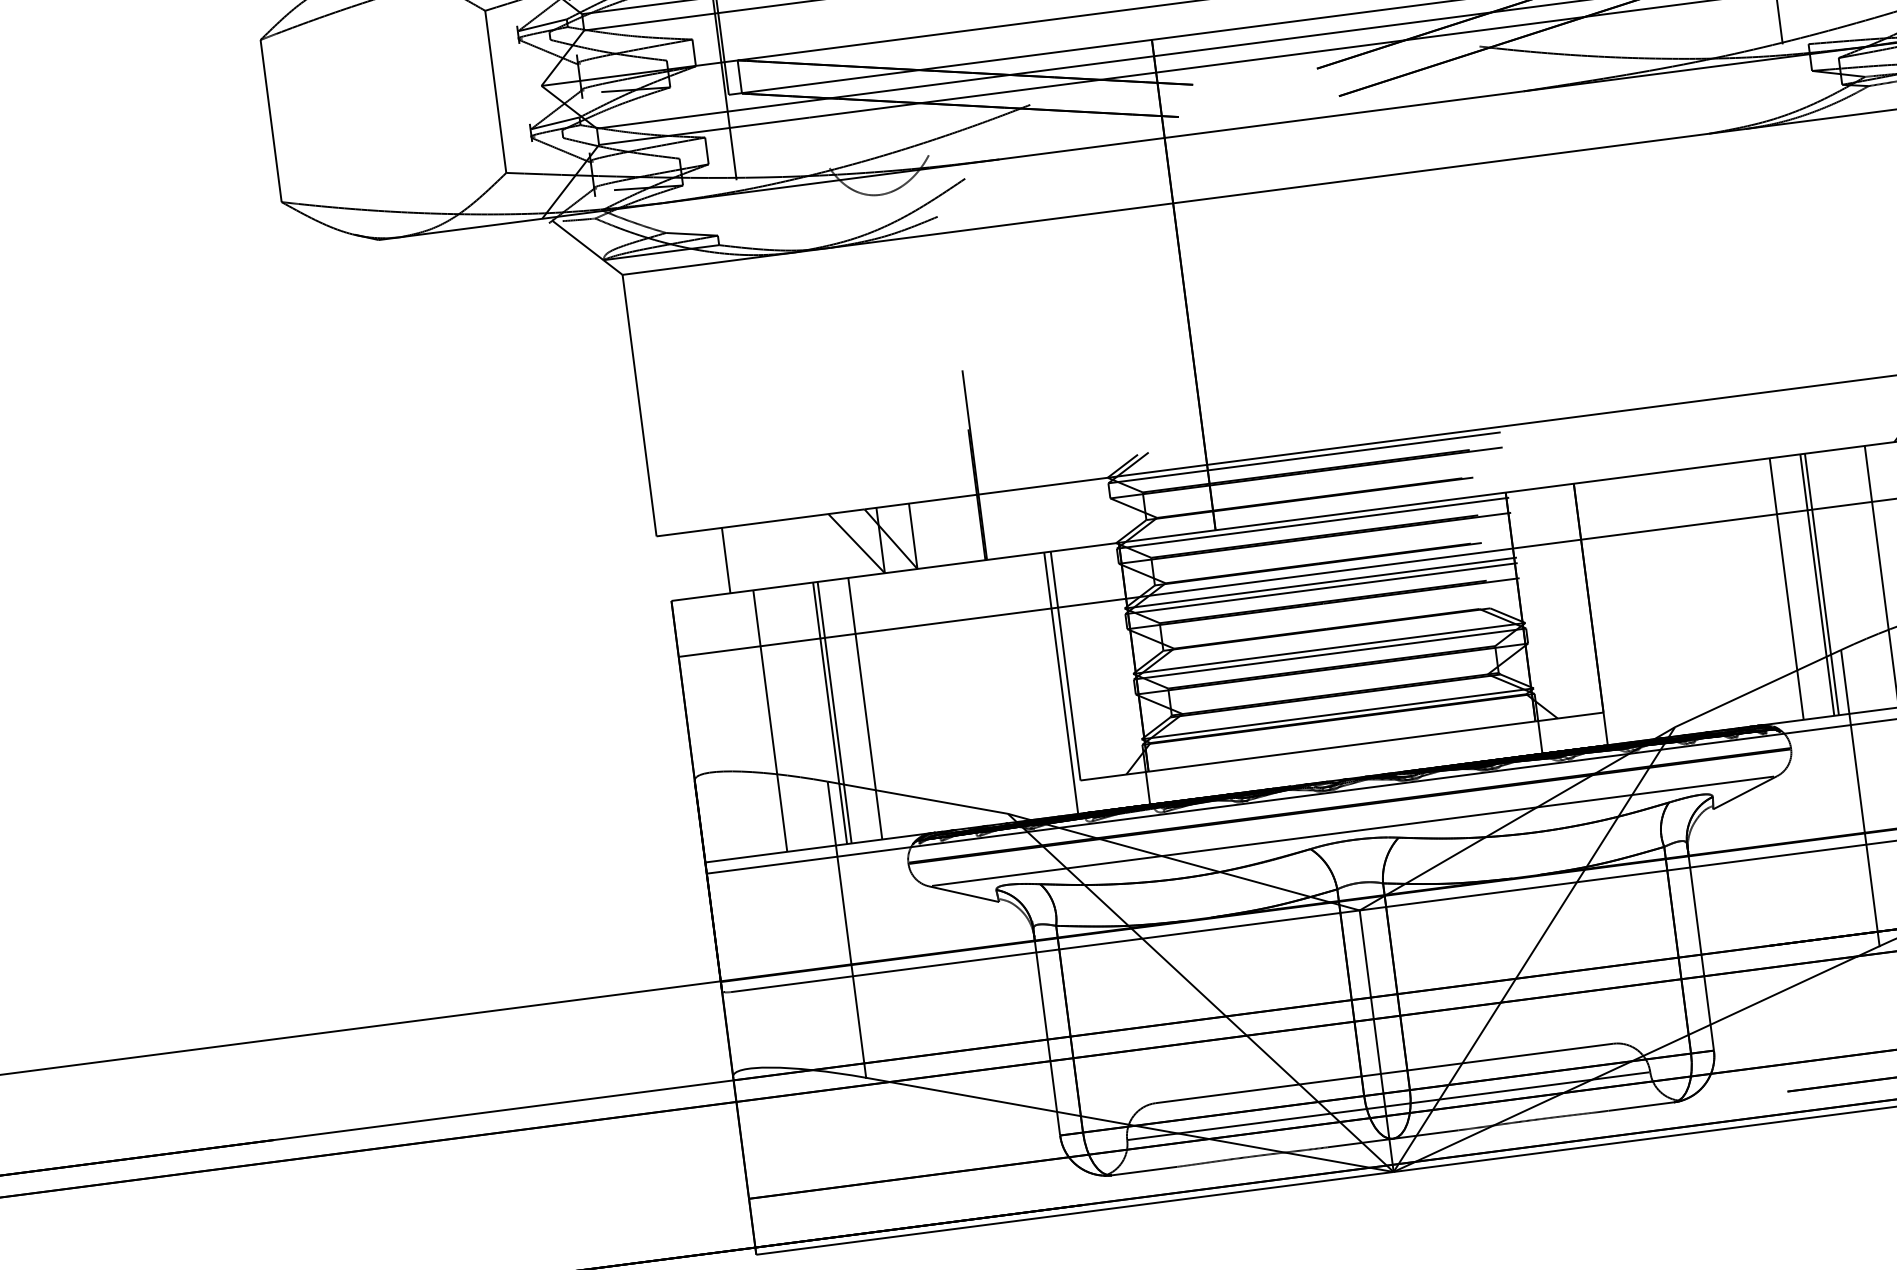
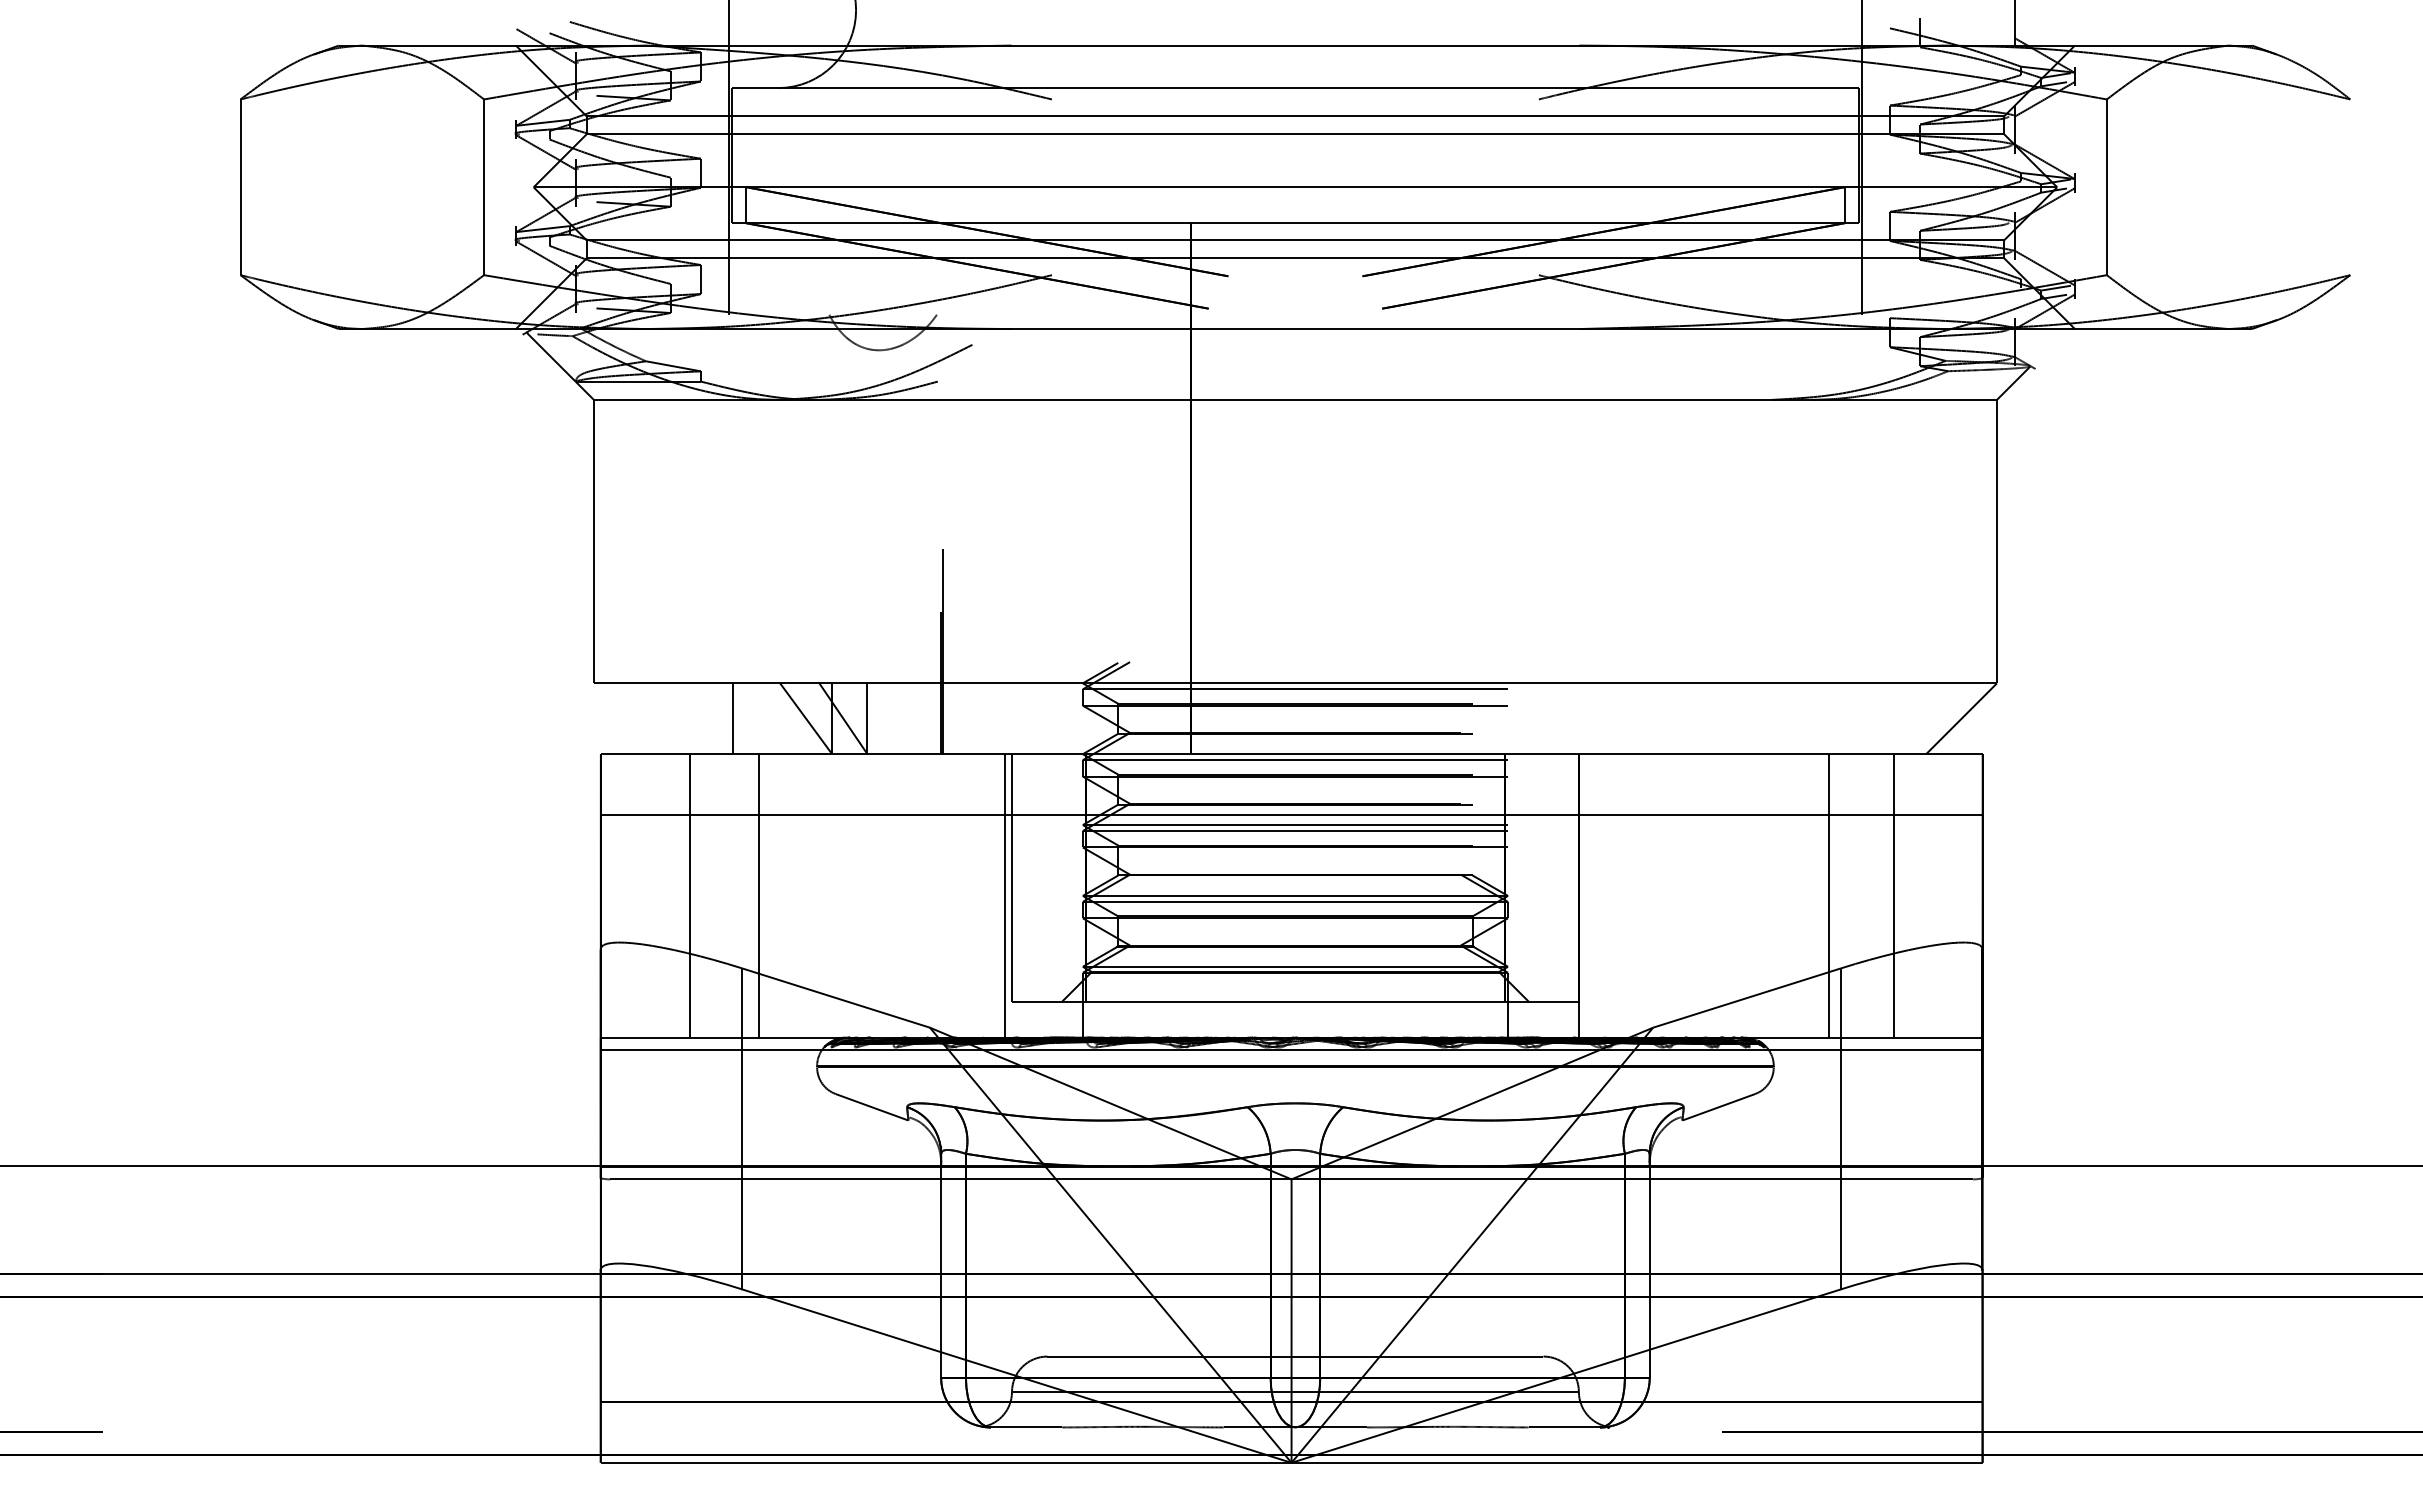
line: (725, 560) -> (732, 718), moved
line: (1817, 584) -> (1824, 895), removed
line: (1786, 588) -> (1791, 895), removed
line: (865, 708) -> (792, 895), removed
line: (830, 712) -> (754, 895), removed
line: (1353, 831) -> (1295, 1094), removed

